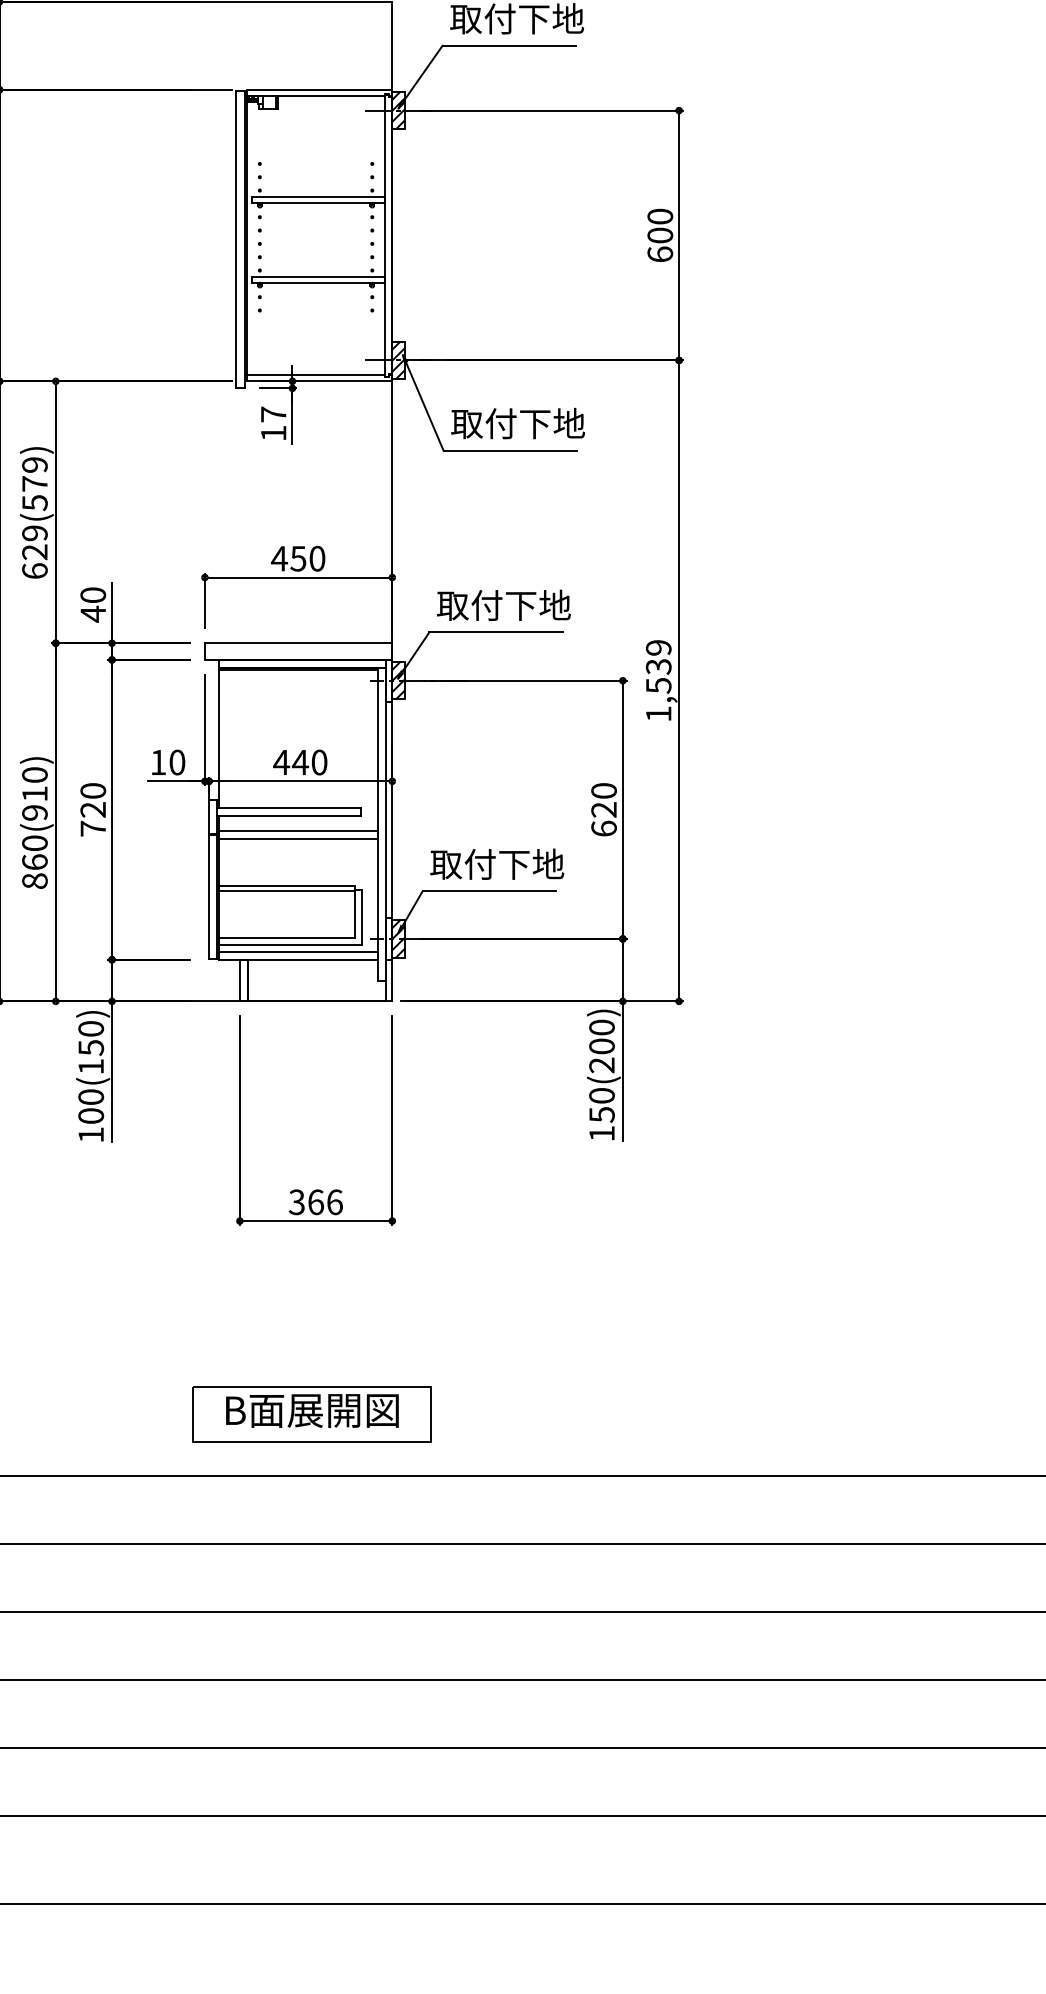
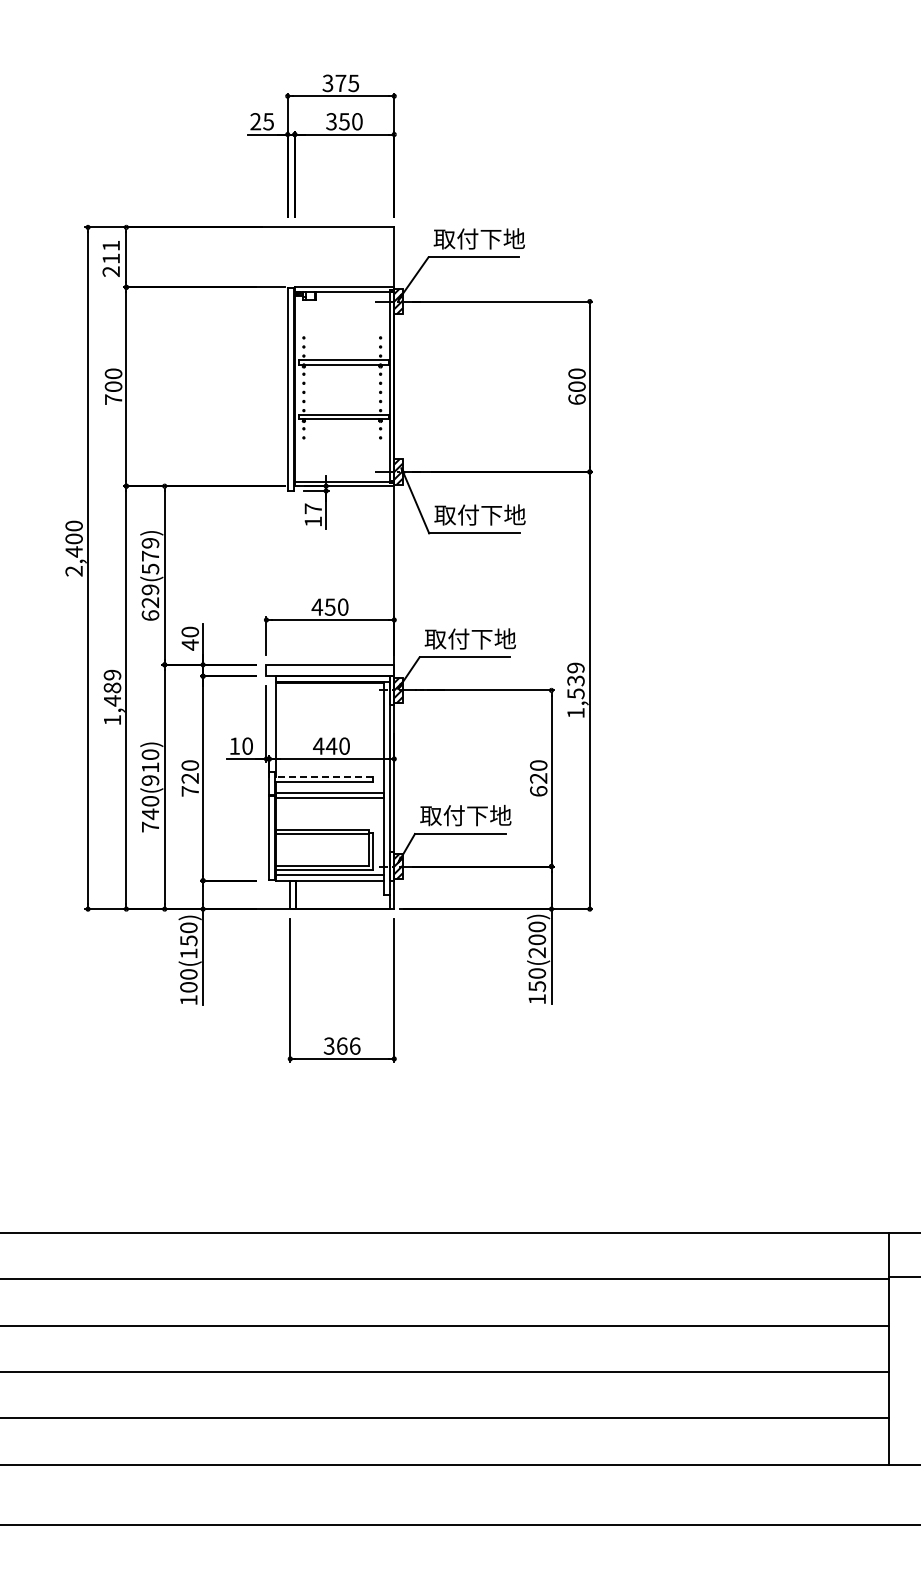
line: (288, 808) -> (323, 777), solid -> dashed
text: (34, 871) -> (150, 820), 860(910) -> 740(910)
part: (312, 1413) -> (339, 1190), removed

